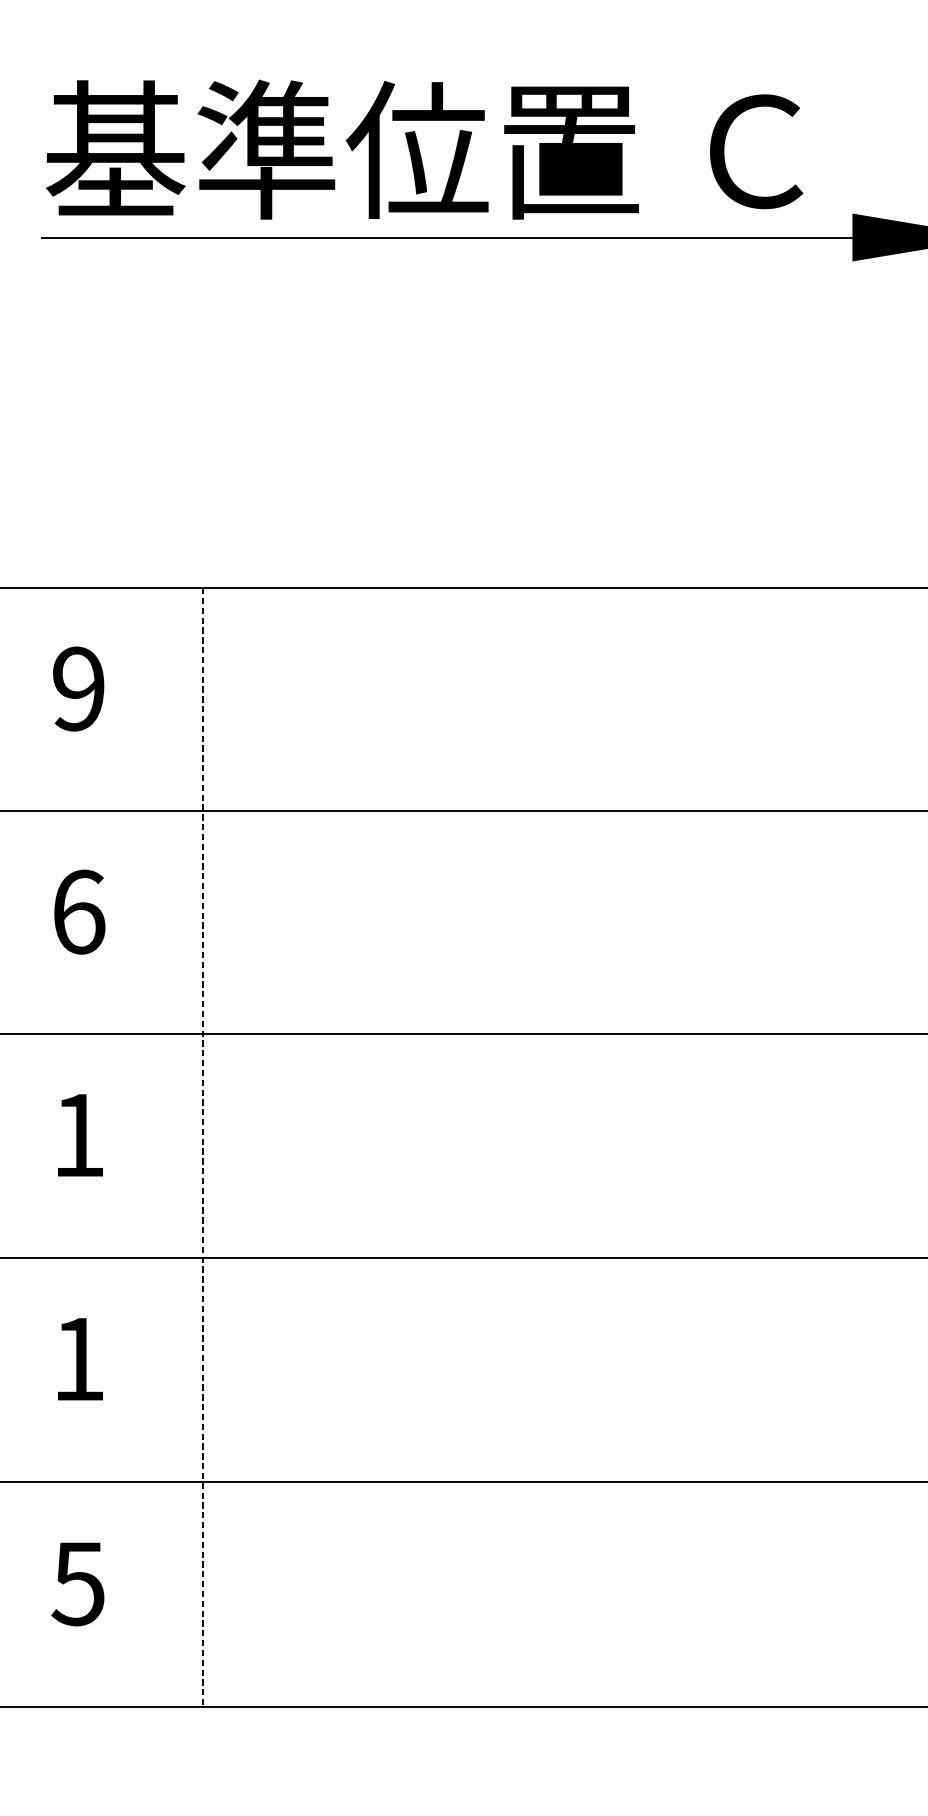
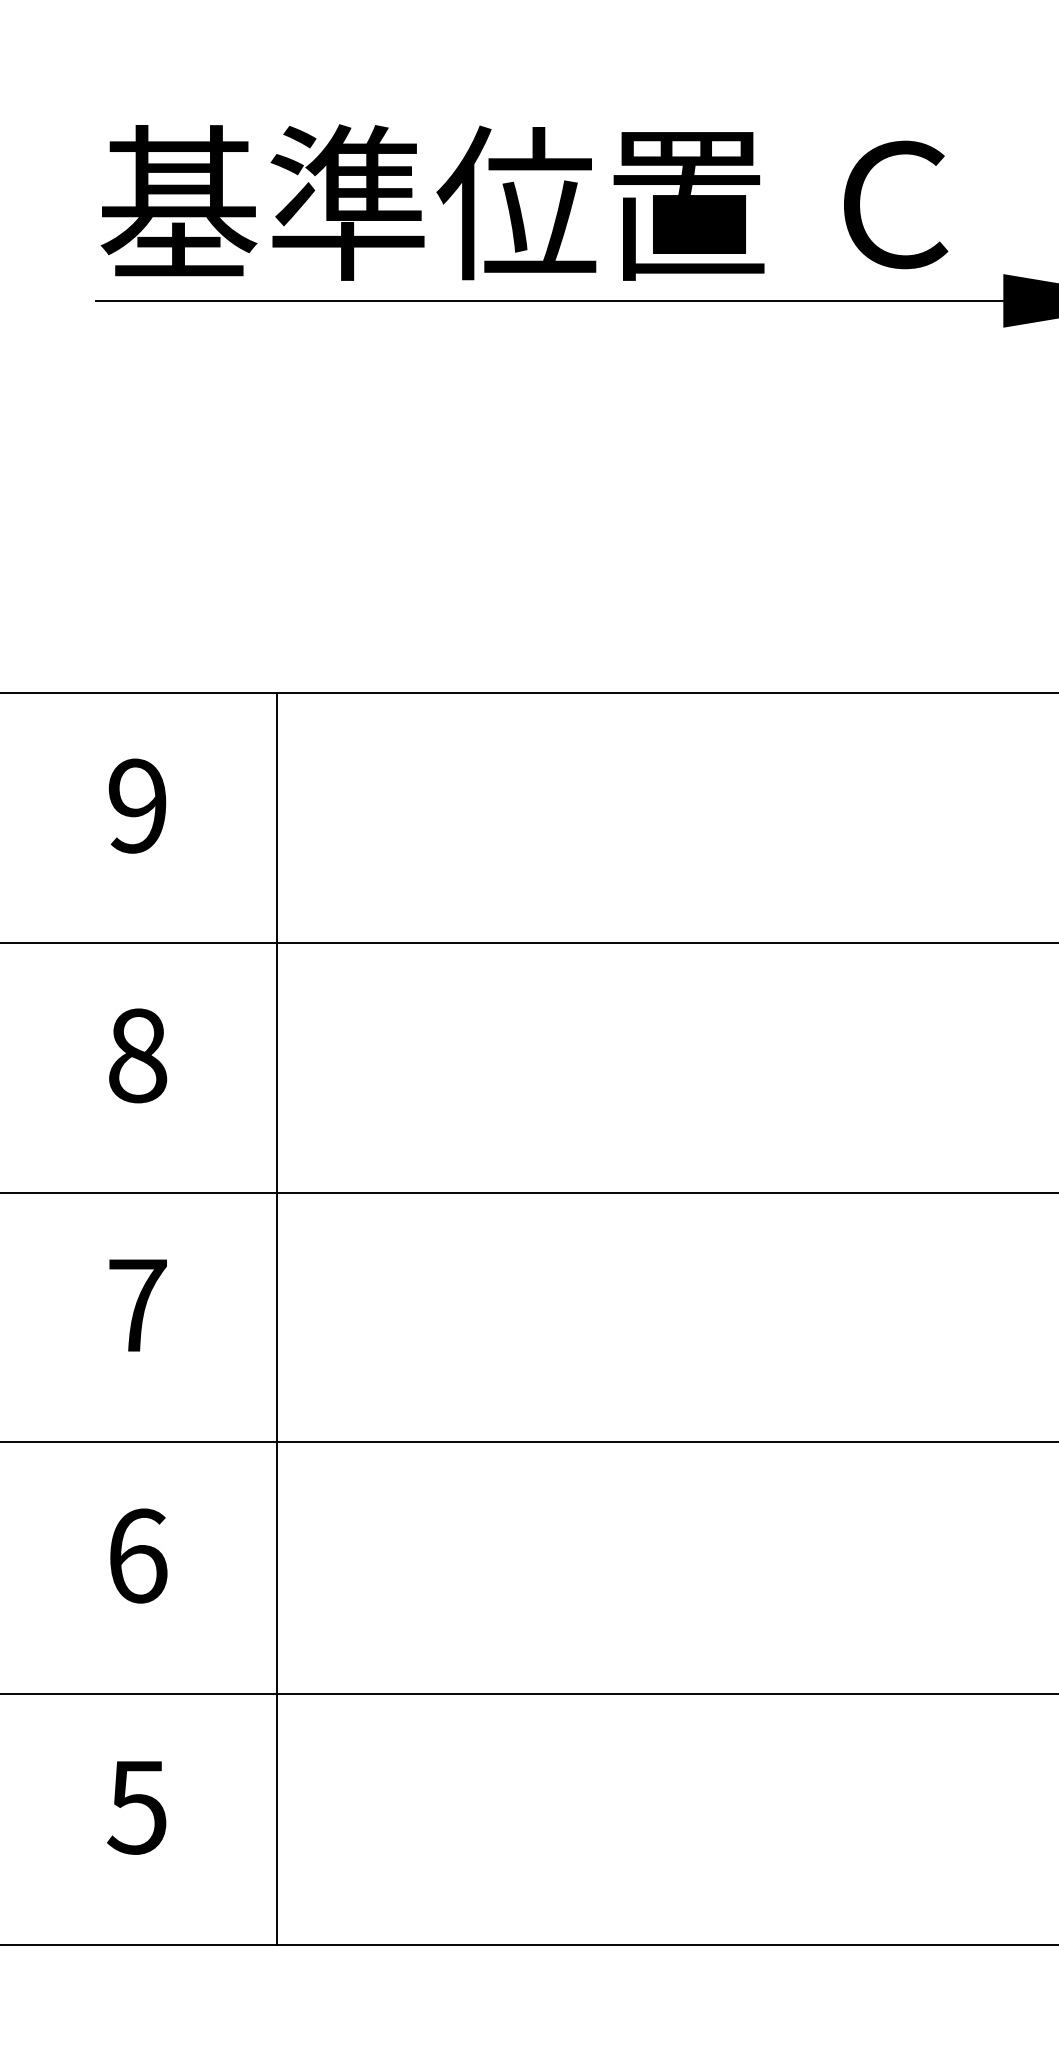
text: (79, 911) -> (138, 1055), 6 -> 8
text: (78, 1135) -> (137, 1305), 1 -> 7
line: (202, 1147) -> (276, 1319), dashed -> solid
text: (79, 1358) -> (138, 1555), 1 -> 6

